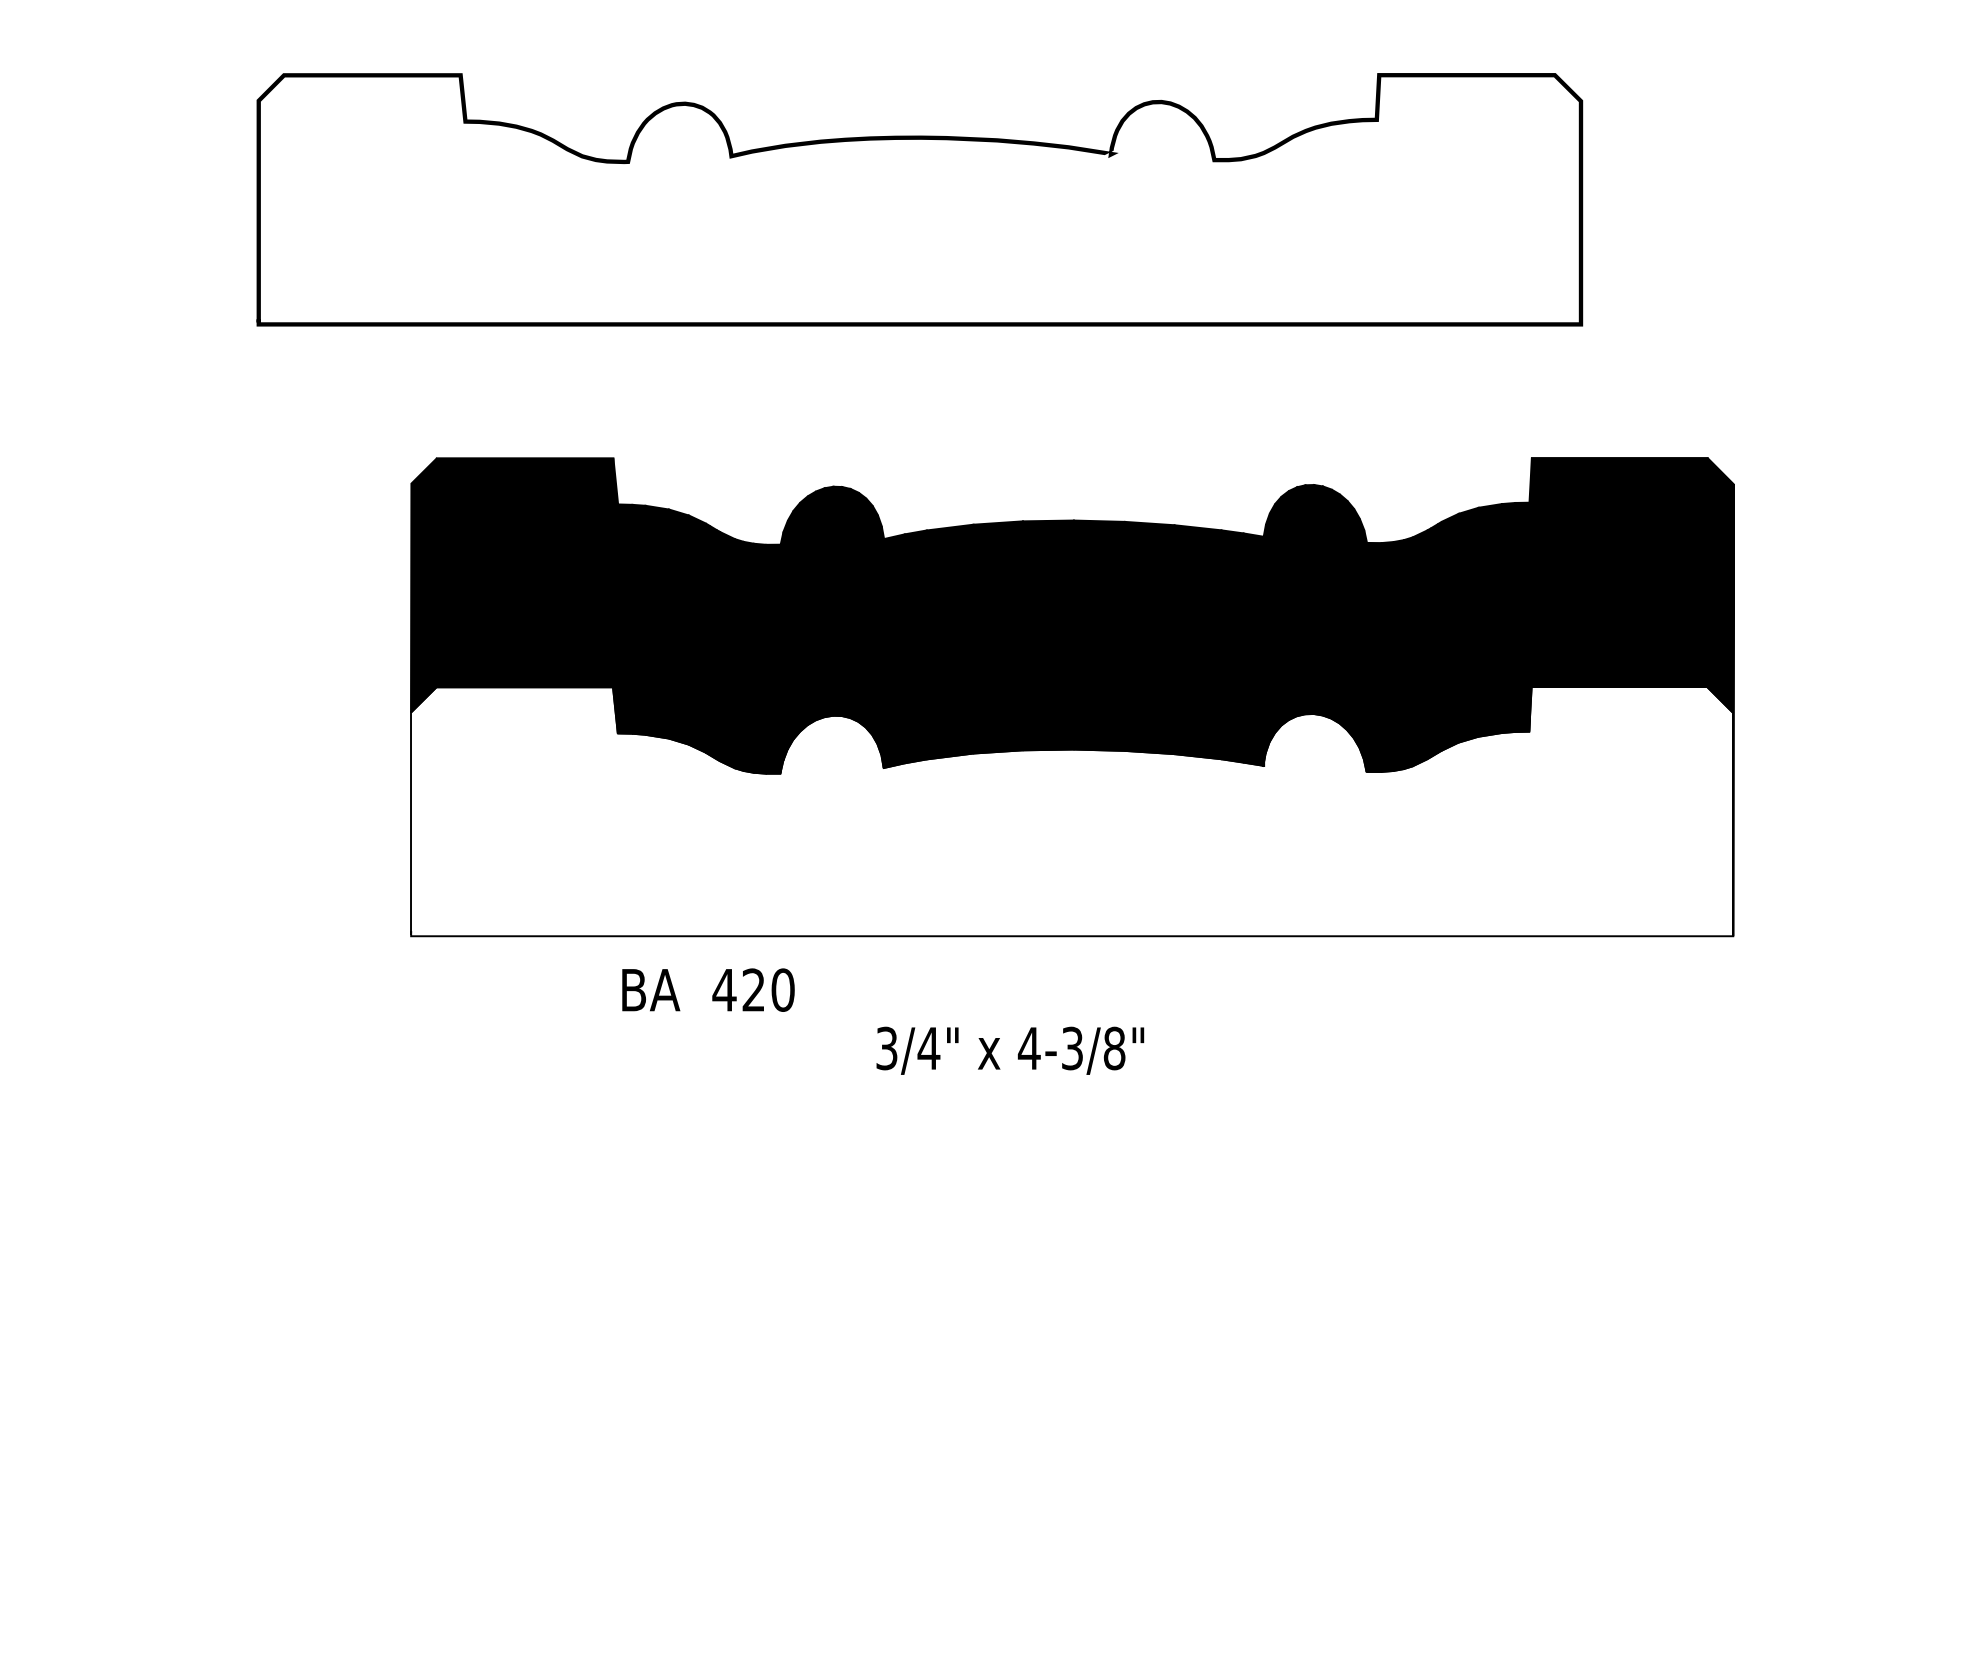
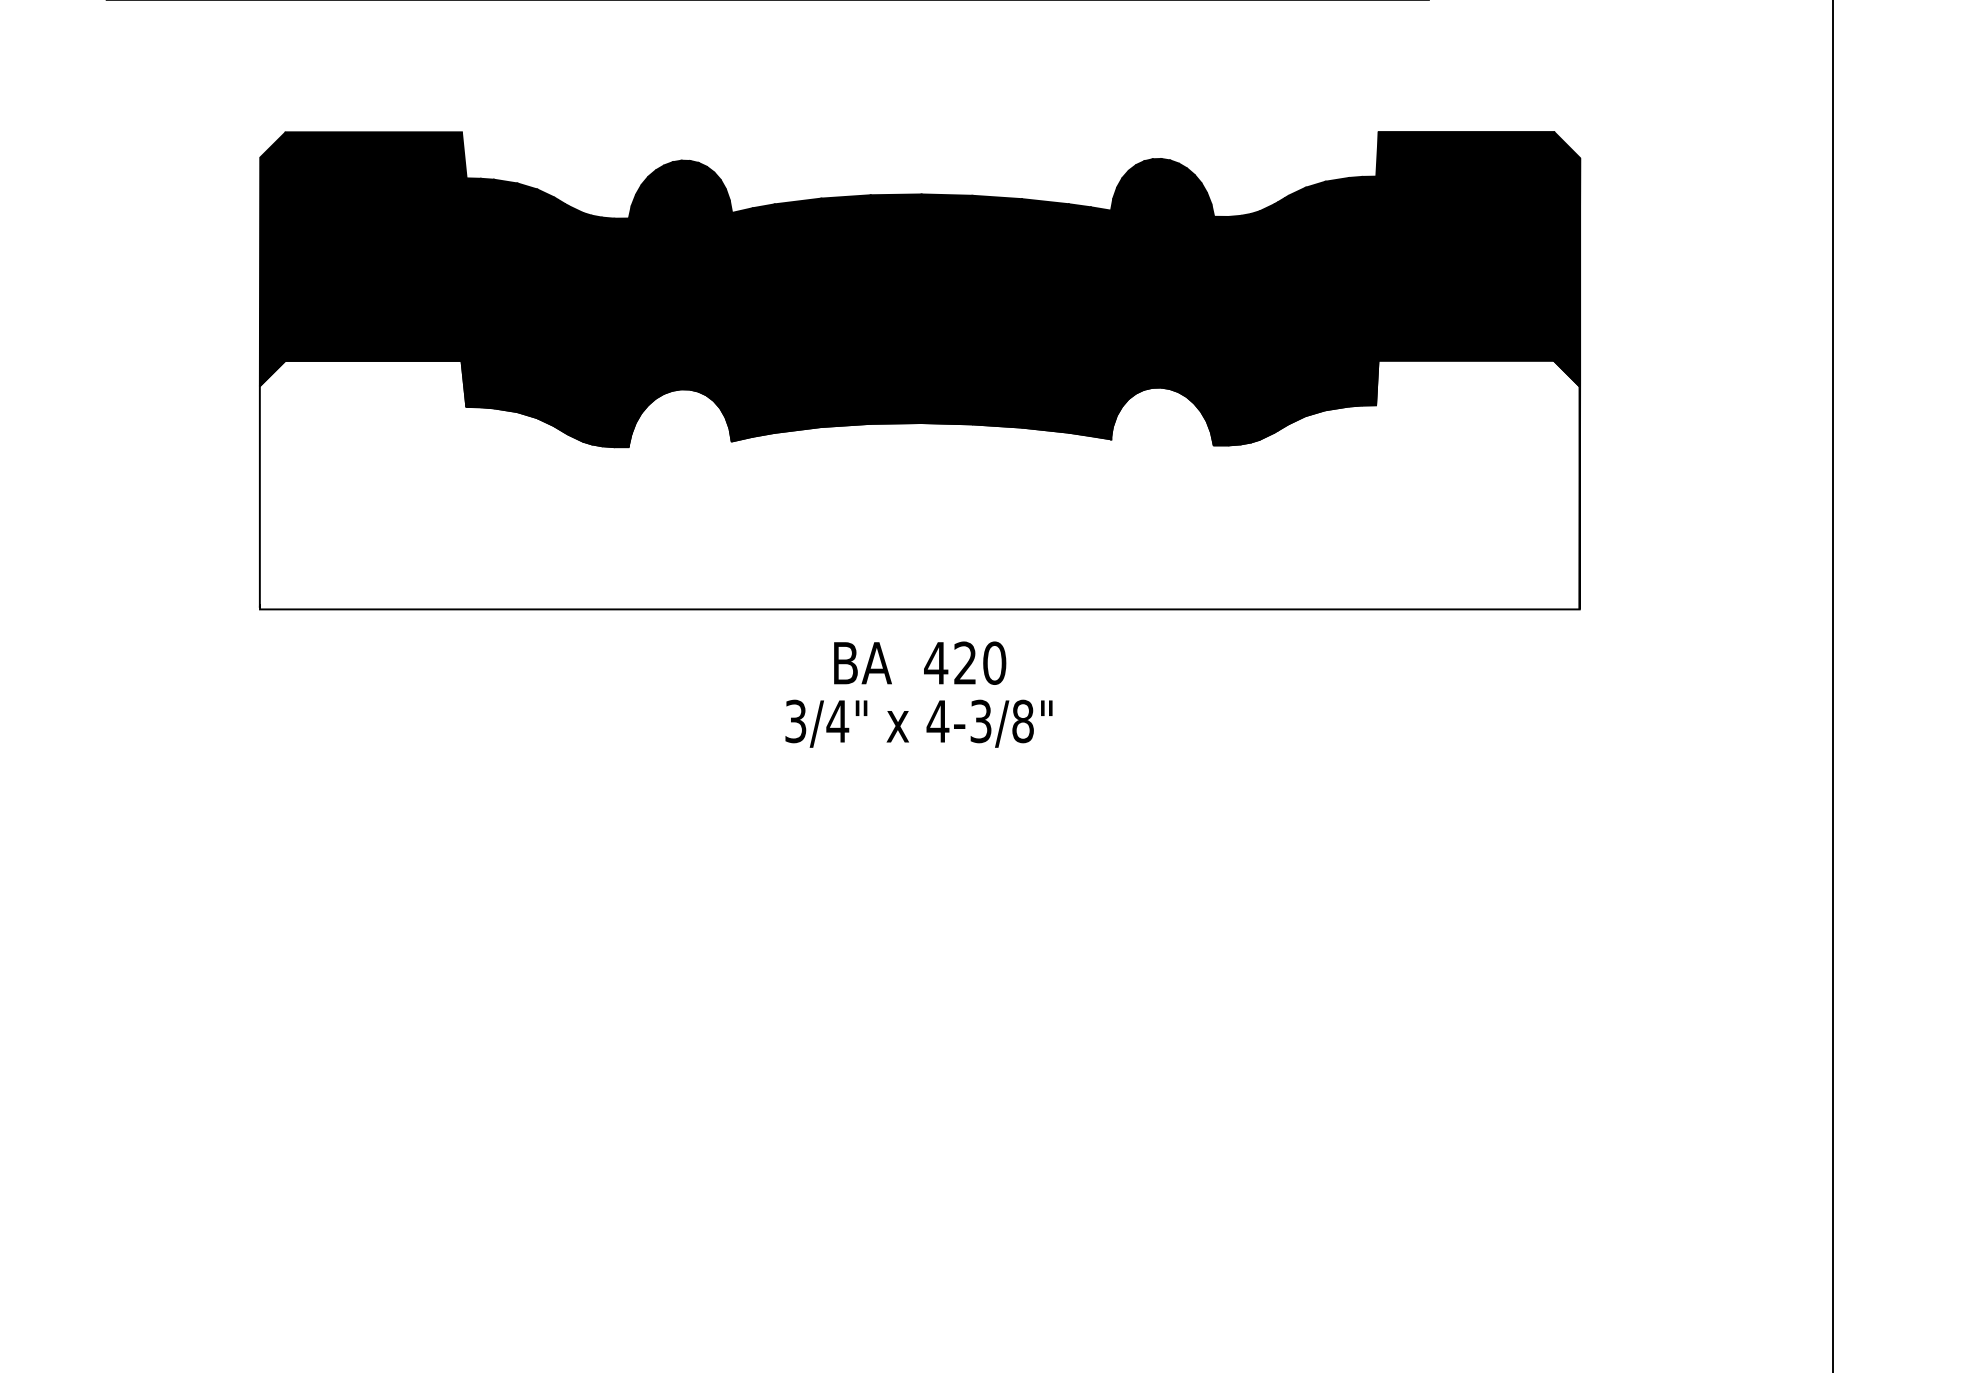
text: (708, 989) -> (920, 662), moved
text: (1010, 1050) -> (919, 723), moved

